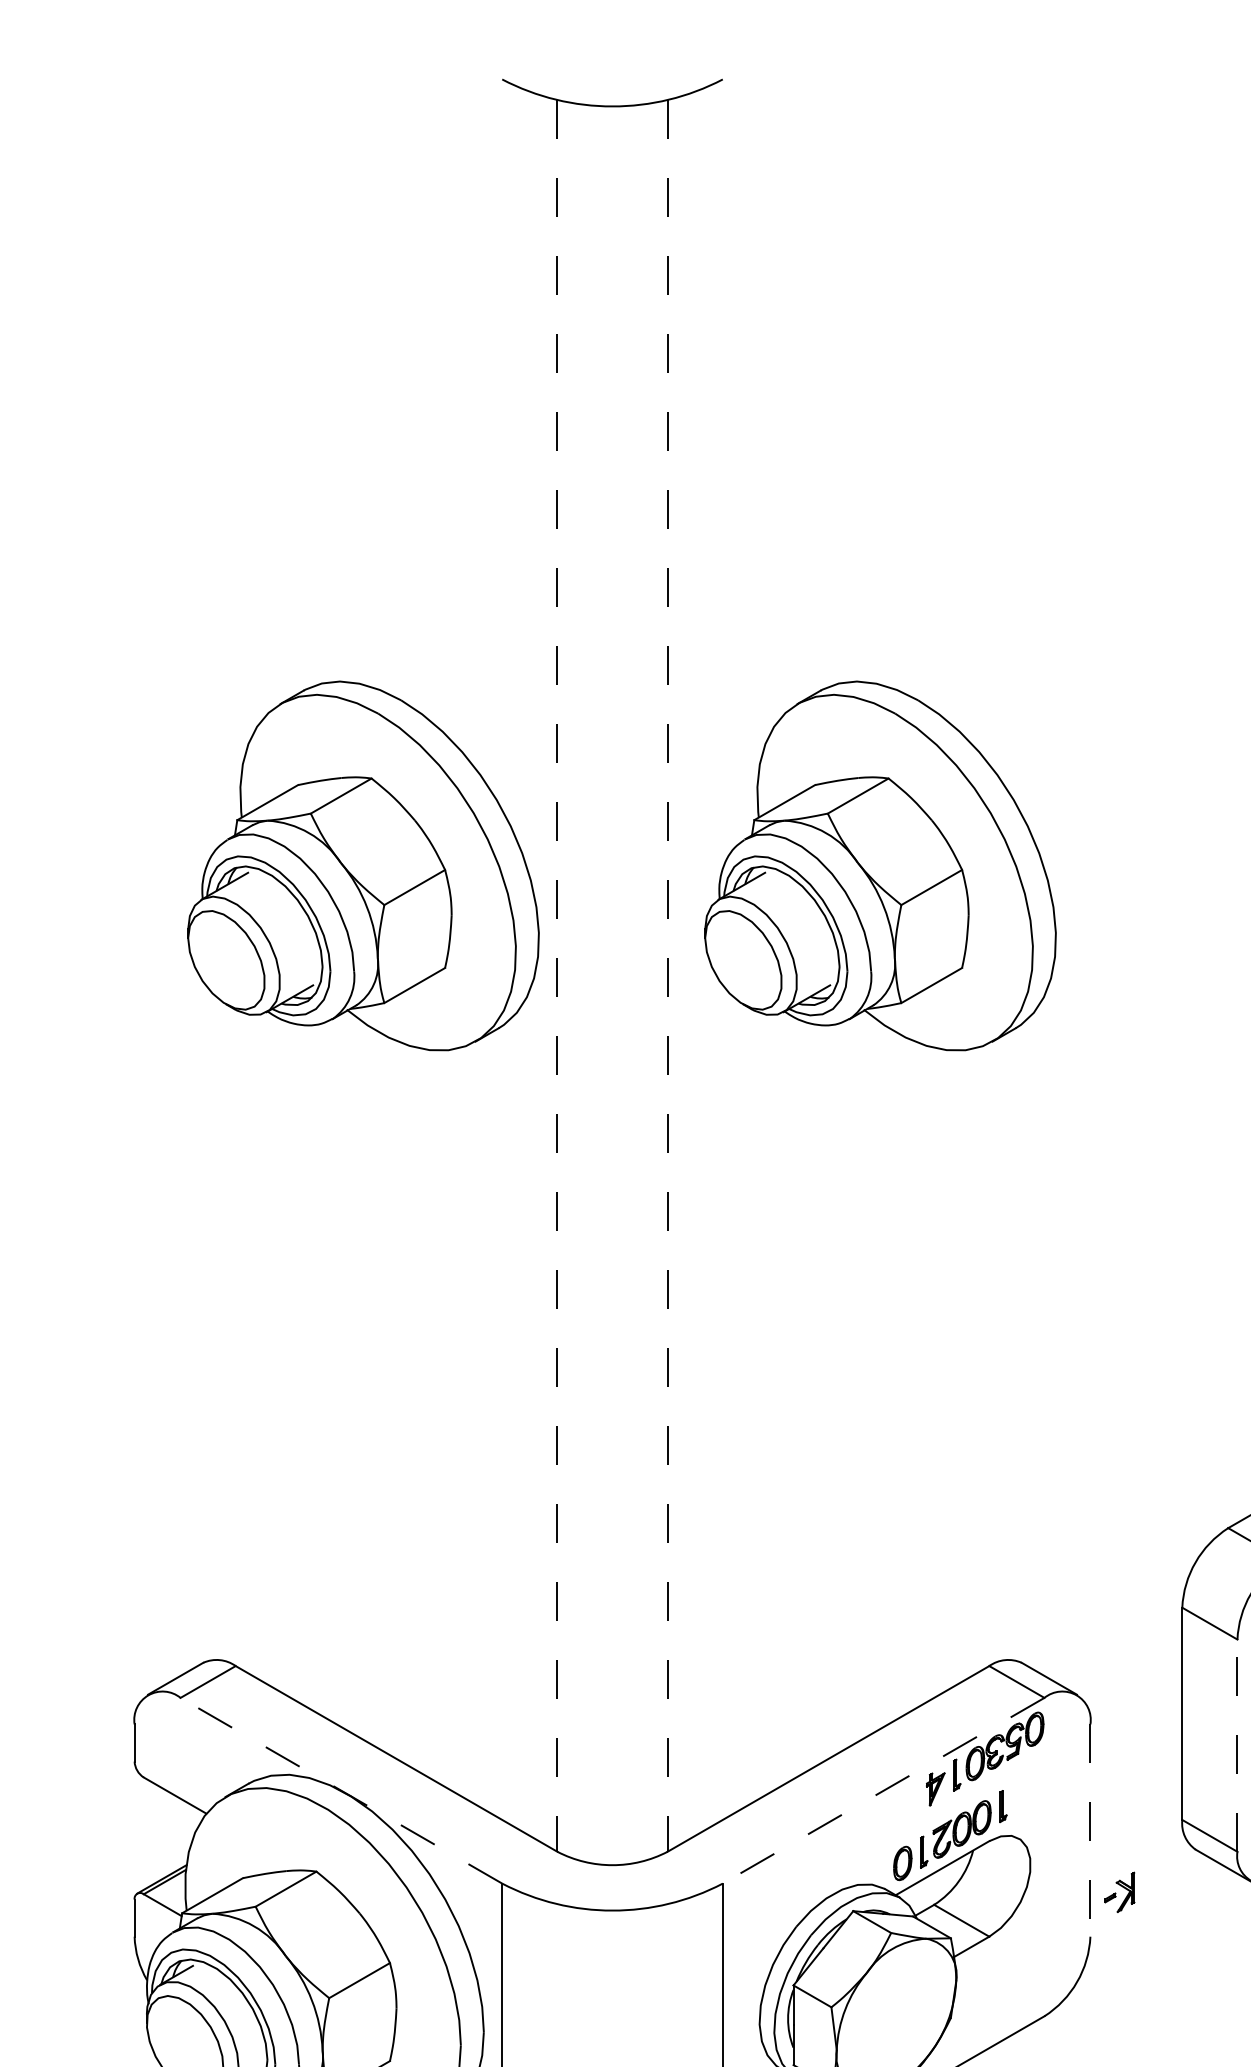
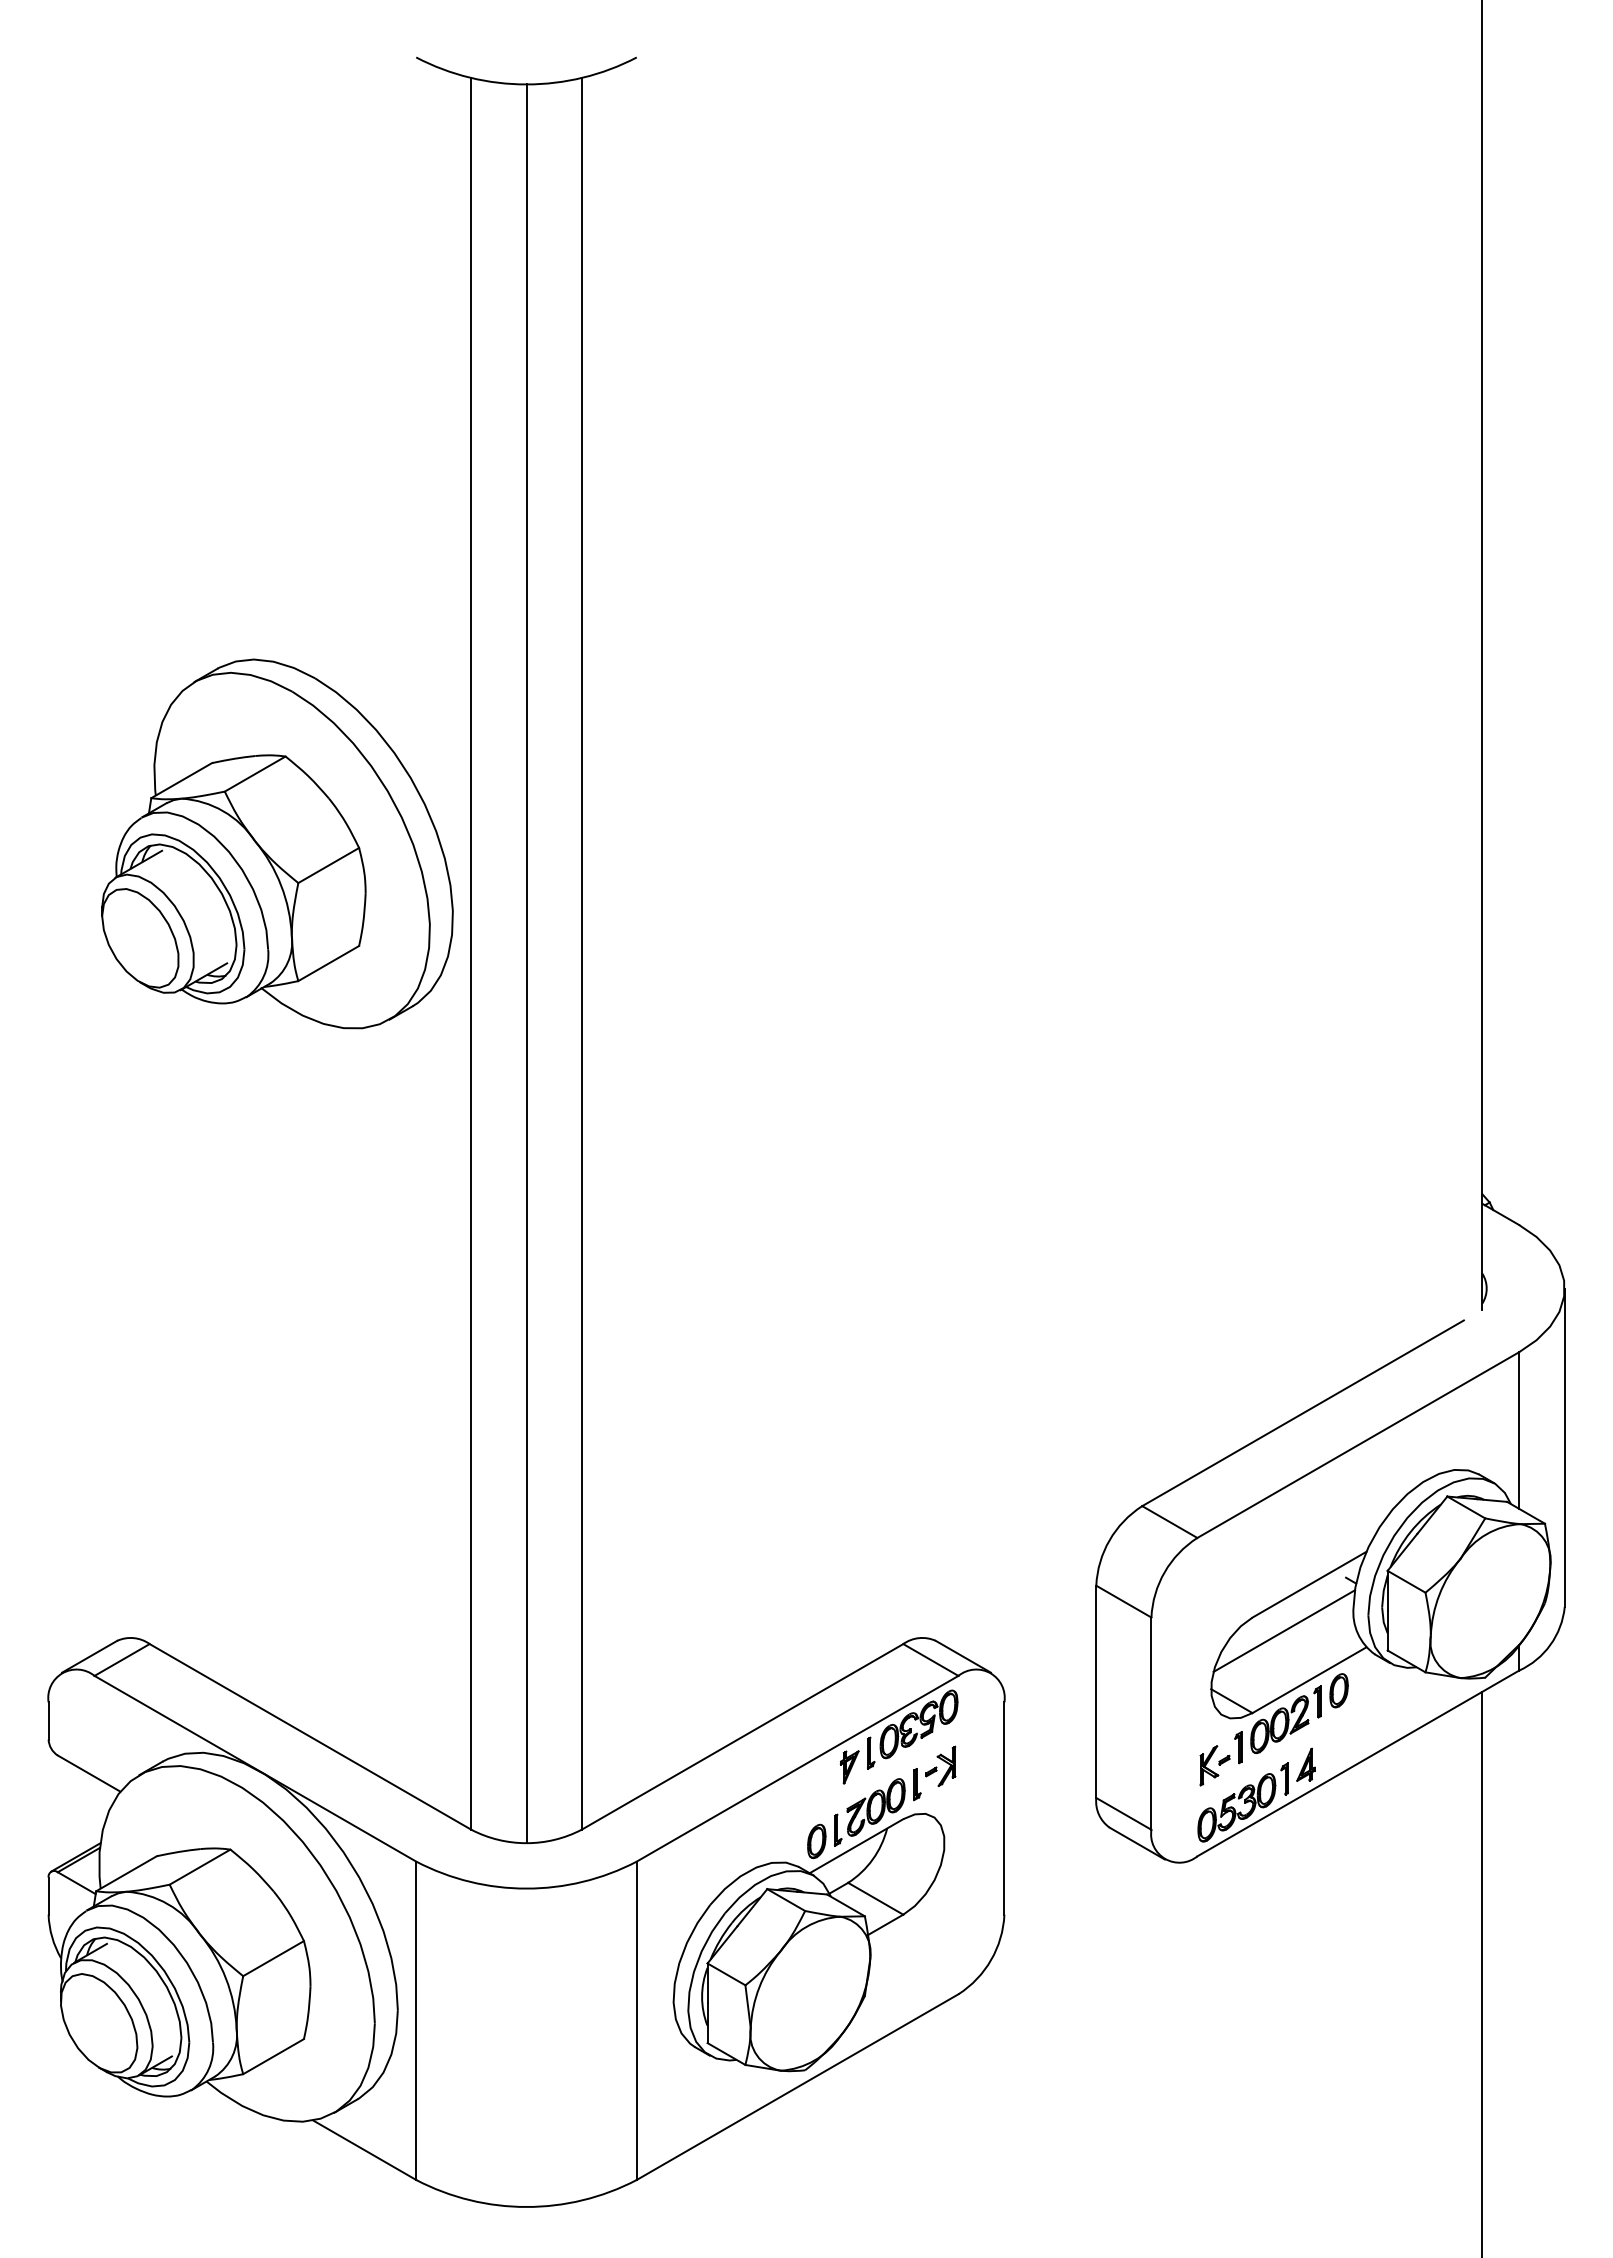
part: (880, 865) -> (794, 843), removed
line: (557, 975) -> (471, 953), dashed -> solid
line: (667, 975) -> (581, 953), dashed -> solid
line: (612, 984) -> (526, 962), added
line: (1237, 1745) -> (1151, 1723), dashed -> solid
line: (341, 1790) -> (255, 1768), dashed -> solid
line: (883, 1790) -> (797, 1768), dashed -> solid
line: (1090, 1831) -> (1004, 1809), dashed -> solid
part: (1119, 1891) -> (940, 1765), moved

